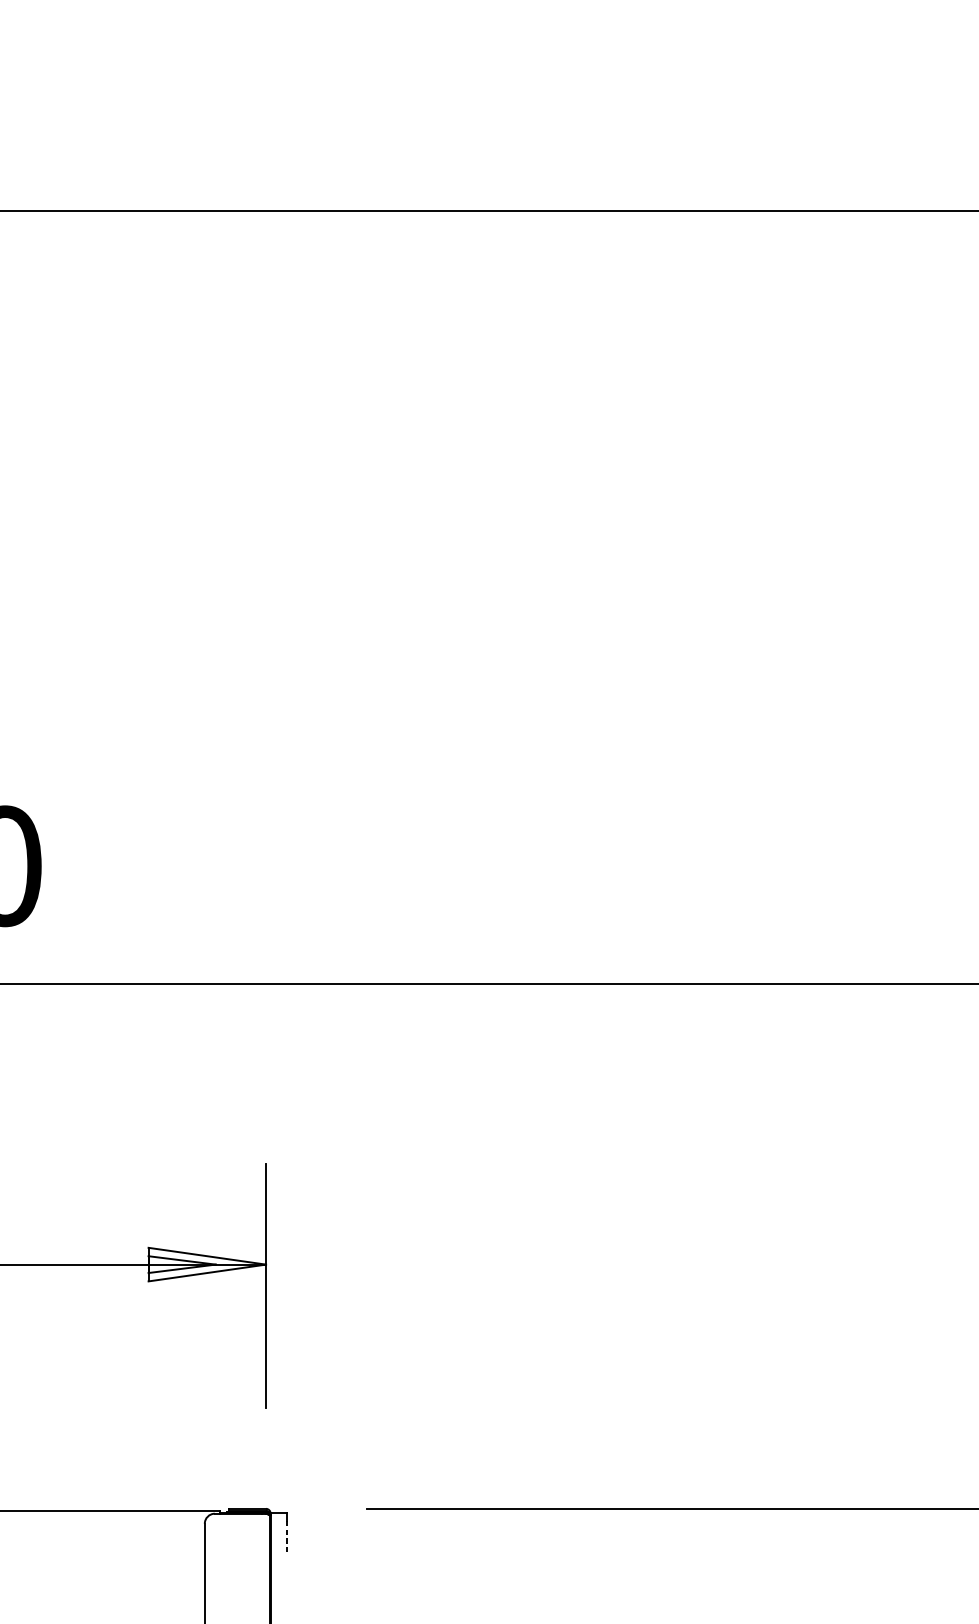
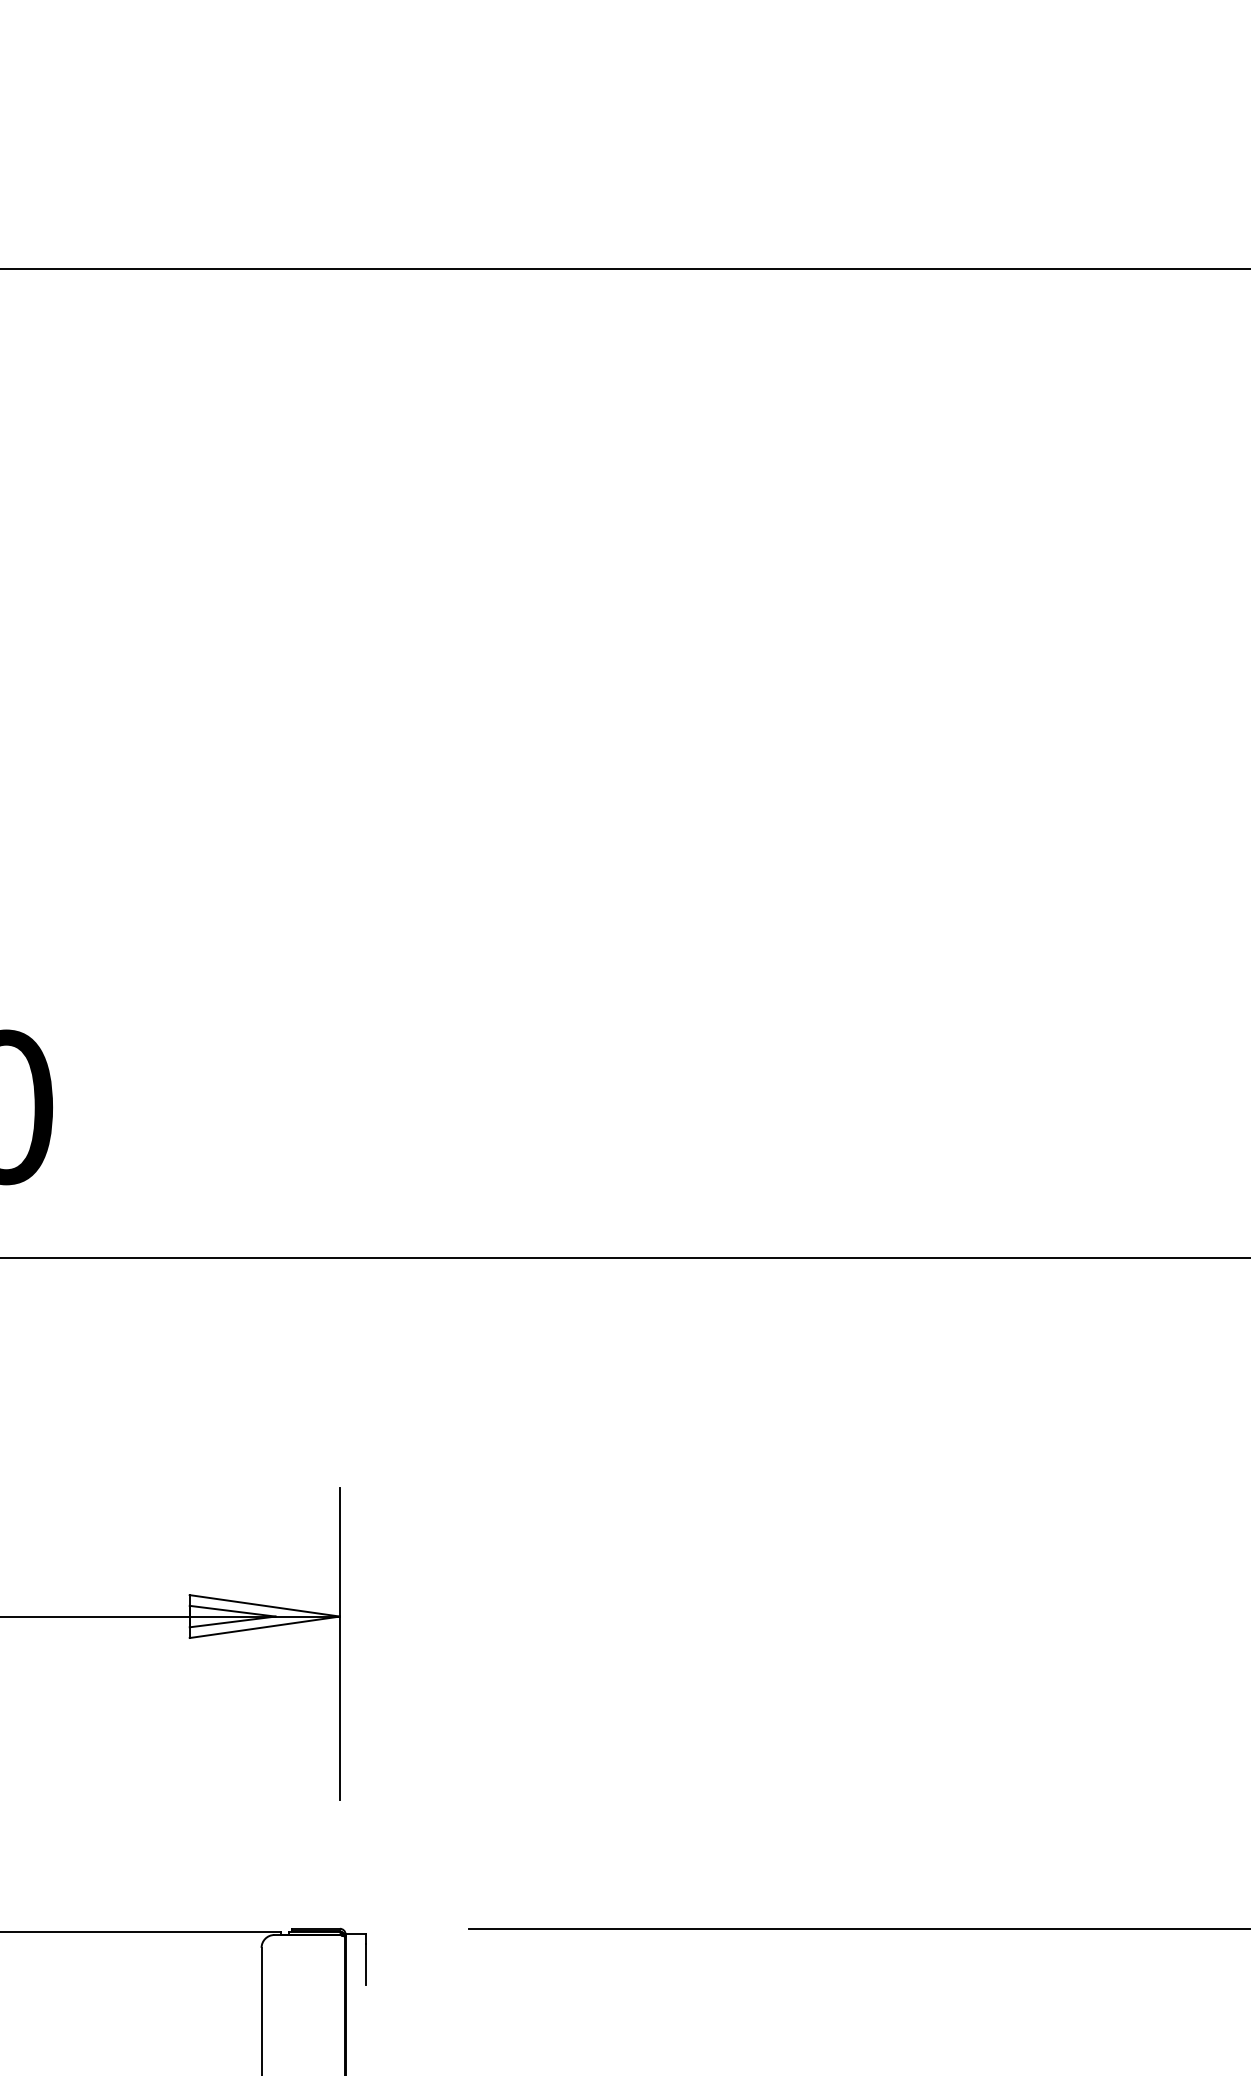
line: (286, 1536) -> (366, 1964), dashed -> solid

